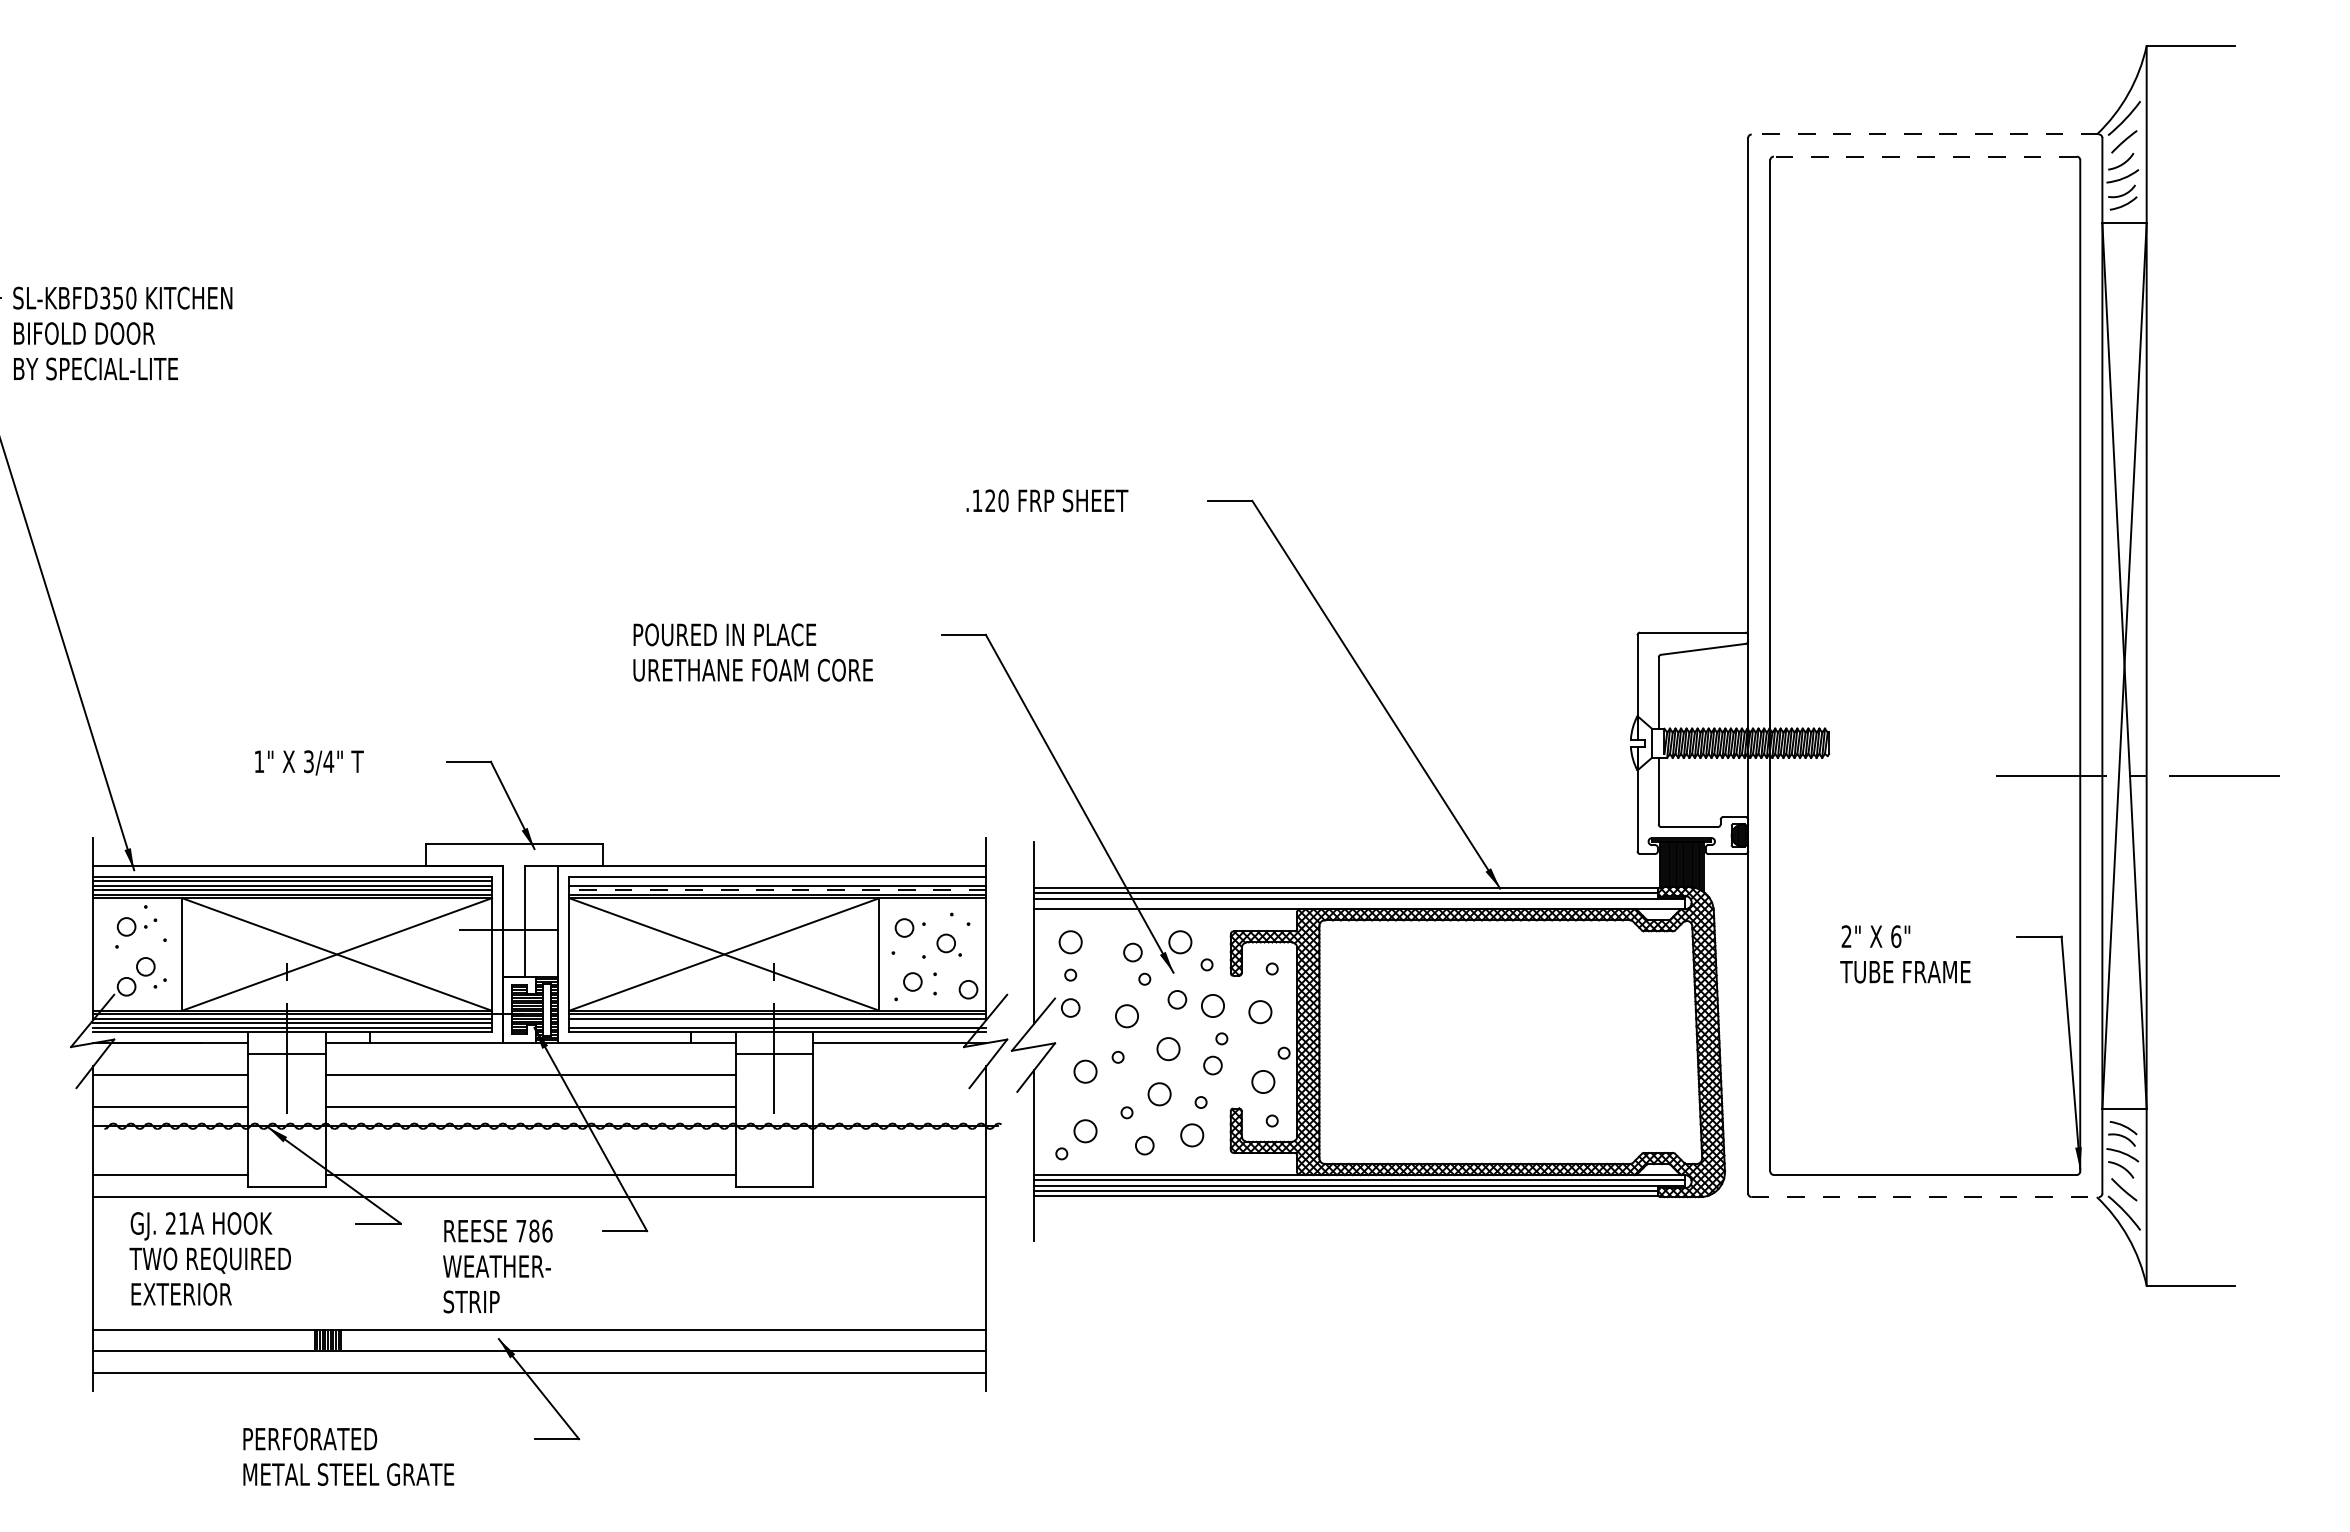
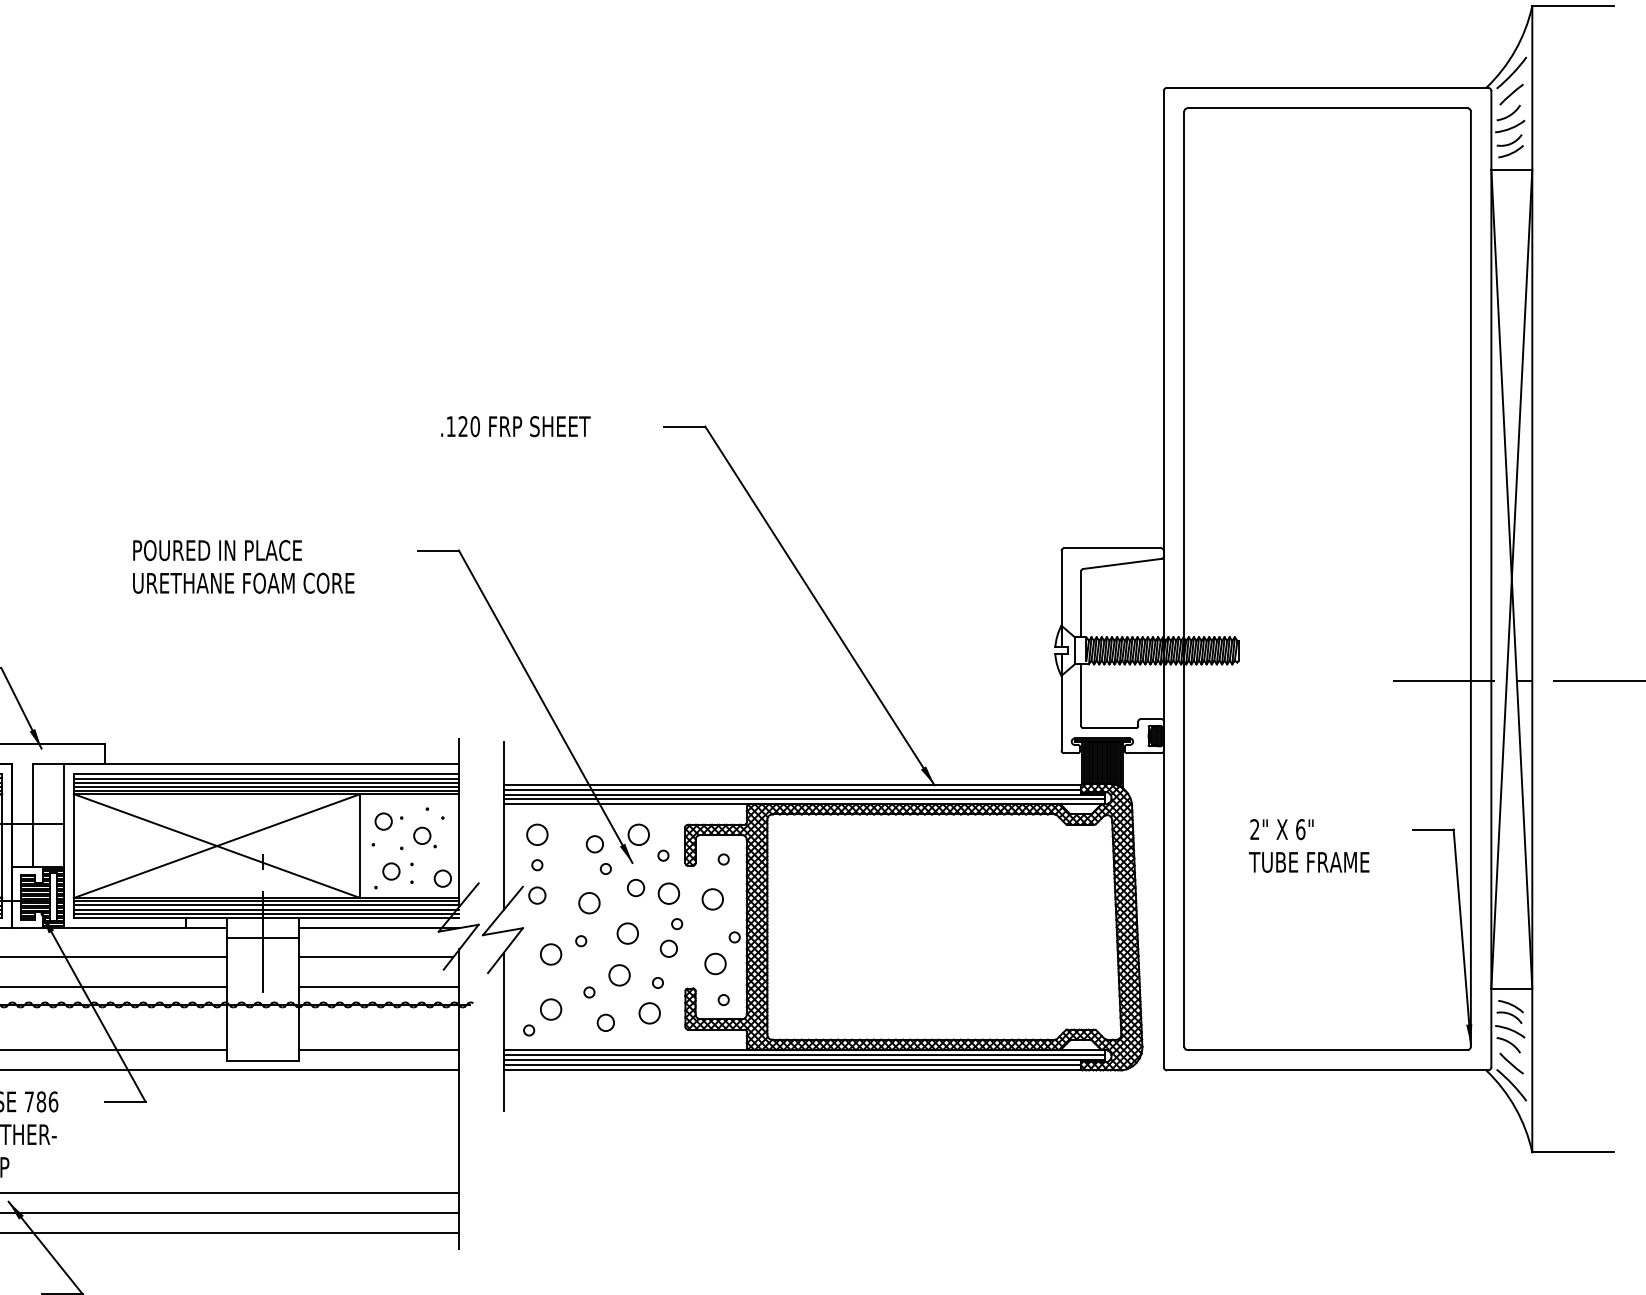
line: (1925, 134) -> (1327, 87), dashed -> solid
line: (1924, 156) -> (1326, 108), dashed -> solid
line: (777, 881) -> (266, 778), added
line: (777, 890) -> (266, 786), dashed -> solid
line: (1359, 904) -> (804, 799), added
line: (777, 1023) -> (266, 909), added
line: (896, 1074) -> (376, 957), added
line: (899, 1106) -> (379, 986), added
line: (899, 1174) -> (379, 1049), added
line: (1925, 1197) -> (1327, 1070), dashed -> solid

